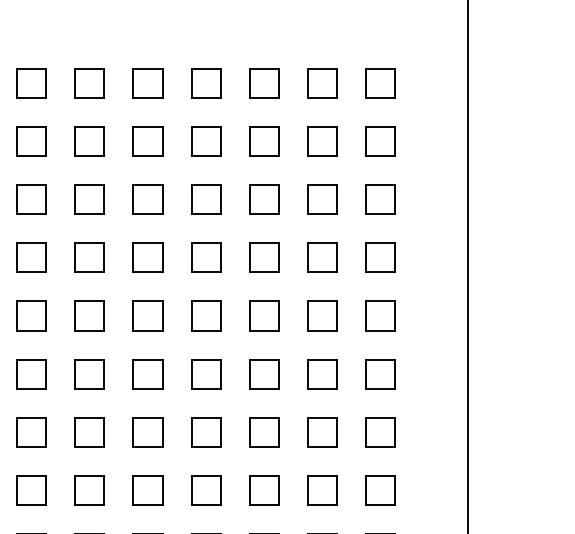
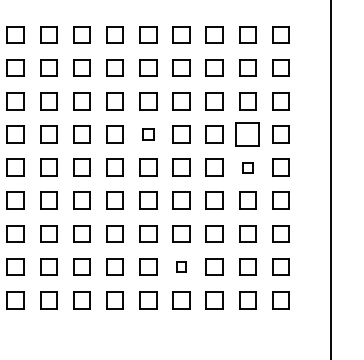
part: (148, 257) -> (148, 134), size x0.7
part: (322, 257) -> (247, 134), size x1.4
part: (322, 315) -> (247, 167), size x0.6
part: (206, 489) -> (181, 266), size x0.6

